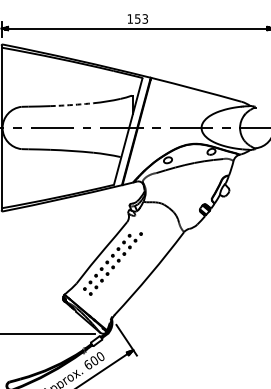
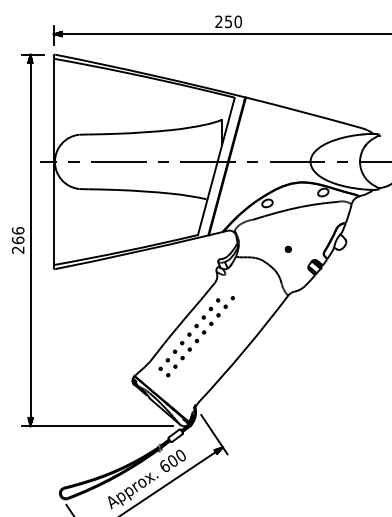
text: (137, 18) -> (228, 21), 153 -> 250
arc: (72, 105) -> (144, 132), dashed -> solid
part: (183, 195) -> (287, 248), added

